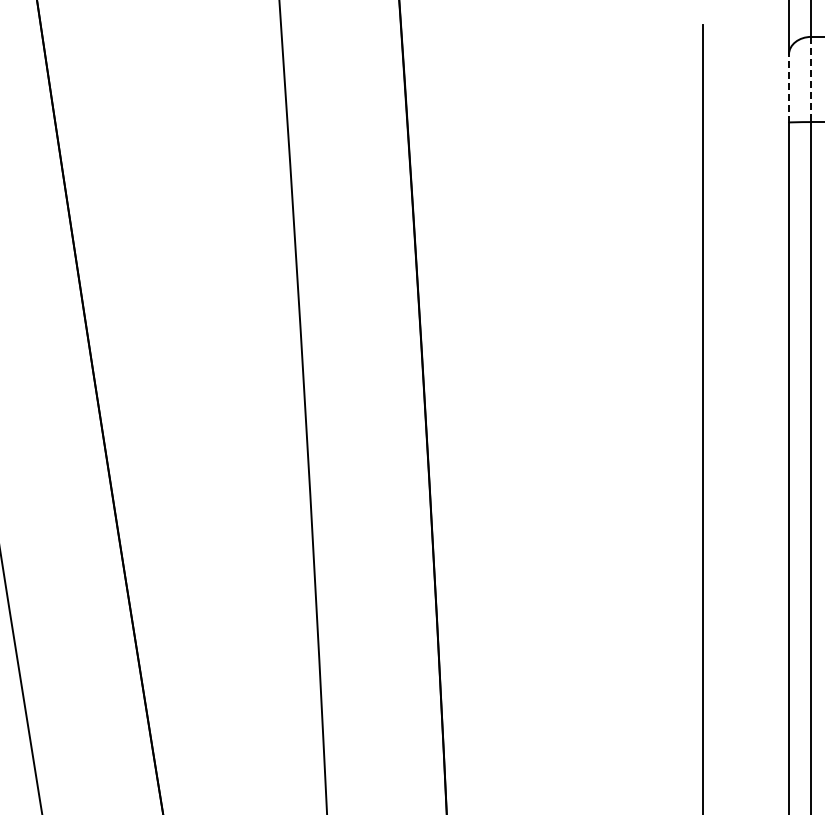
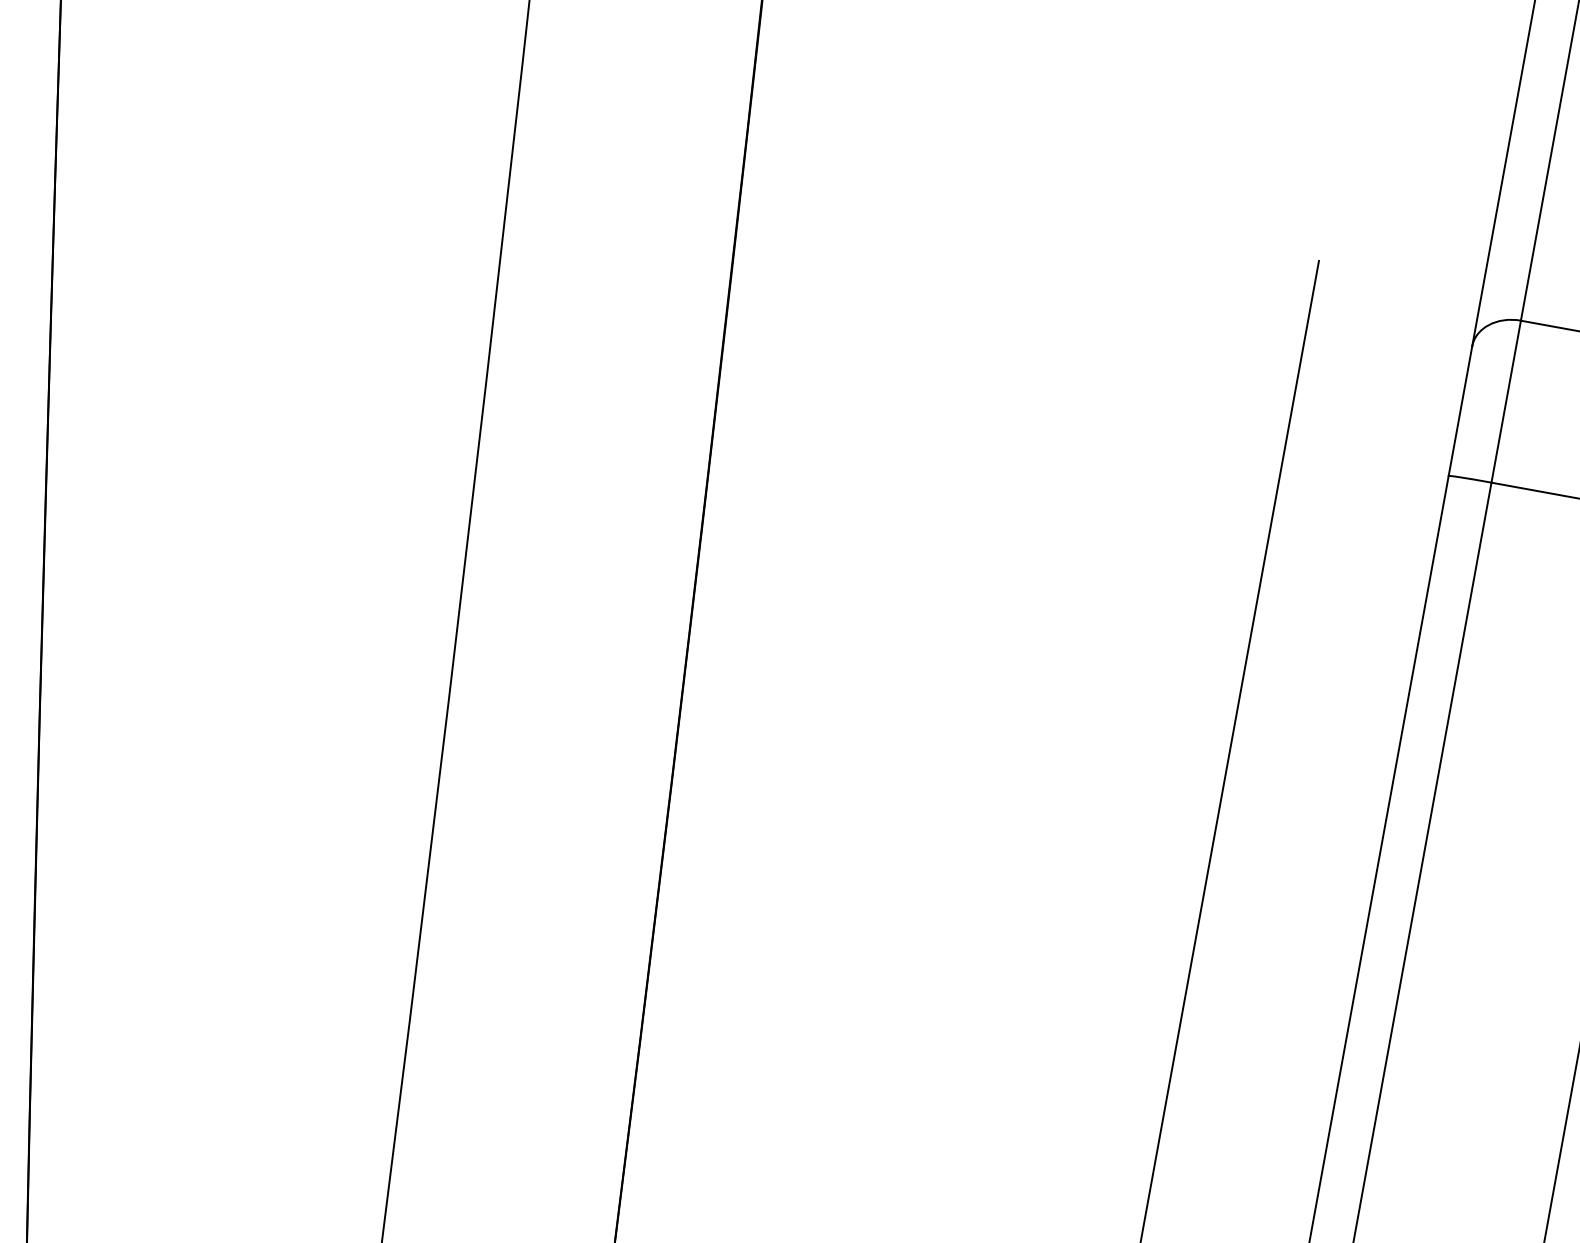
line: (811, 79) -> (1506, 401), dashed -> solid
line: (789, 88) -> (1461, 411), dashed -> solid

